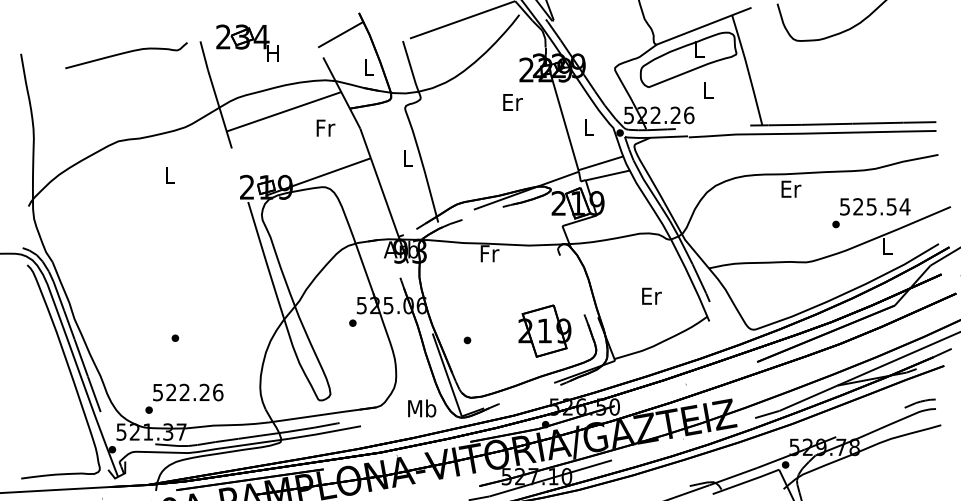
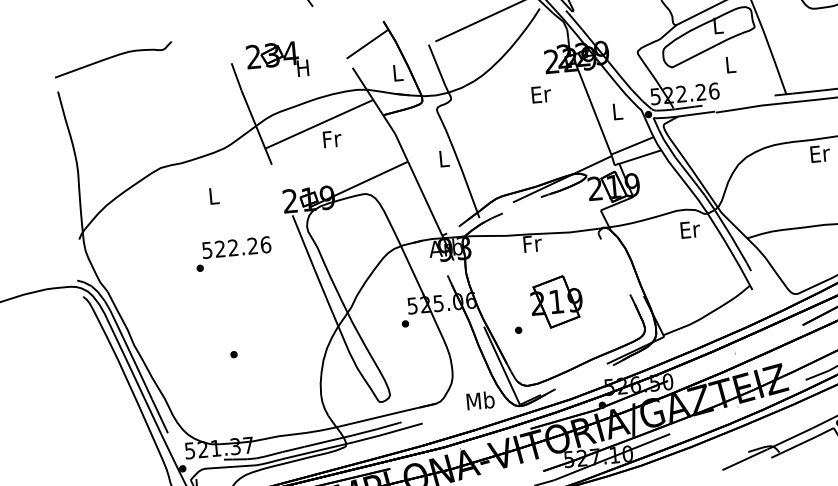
curve: (126, 53) -> (113, 57), moved
text: (325, 127) -> (331, 138), moved
text: (651, 295) -> (689, 229), moved
part: (544, 330) -> (556, 301), moved
text: (184, 398) -> (233, 253), moved

